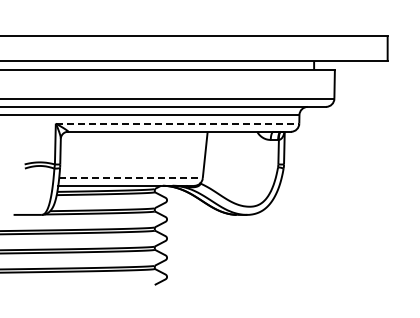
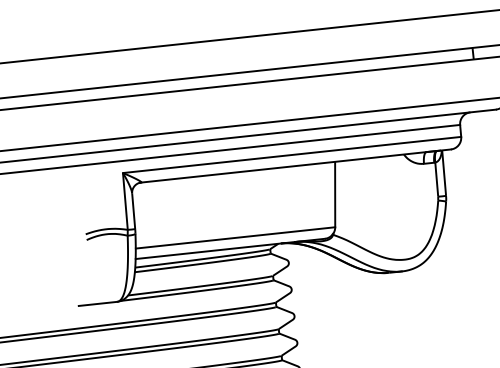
line: (177, 123) -> (291, 154), dashed -> solid
line: (131, 178) -> (236, 238), dashed -> solid

